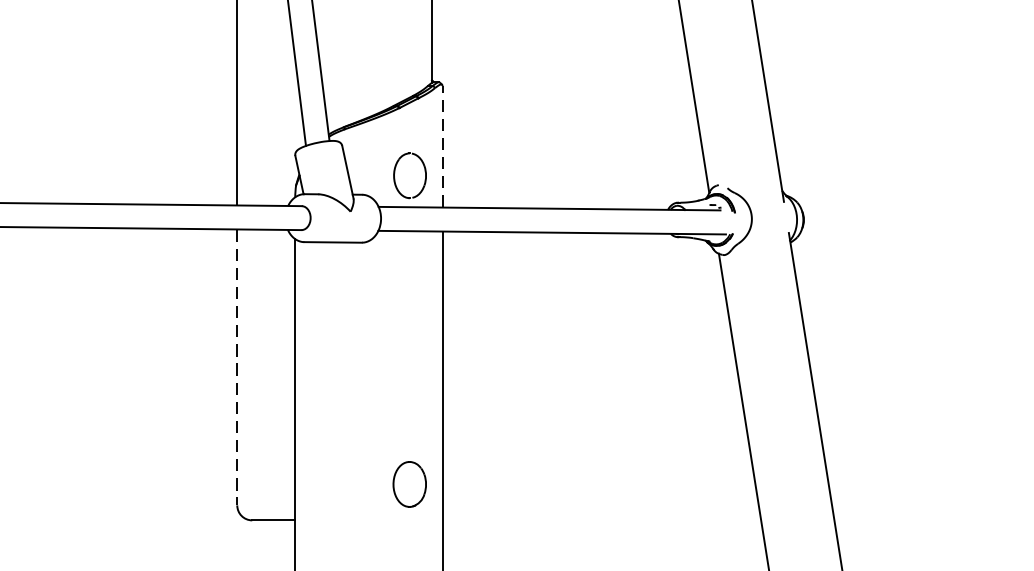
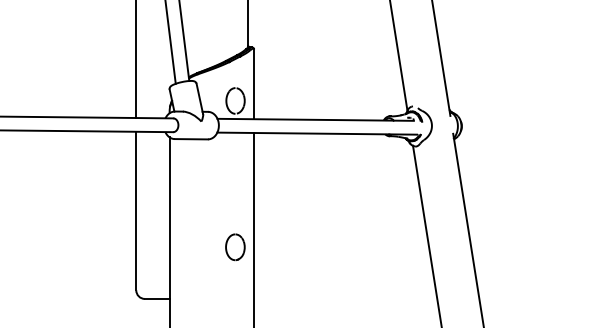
line: (443, 147) -> (254, 84), dashed -> solid
line: (237, 368) -> (136, 211), dashed -> solid
part: (409, 484) -> (235, 247), moved

